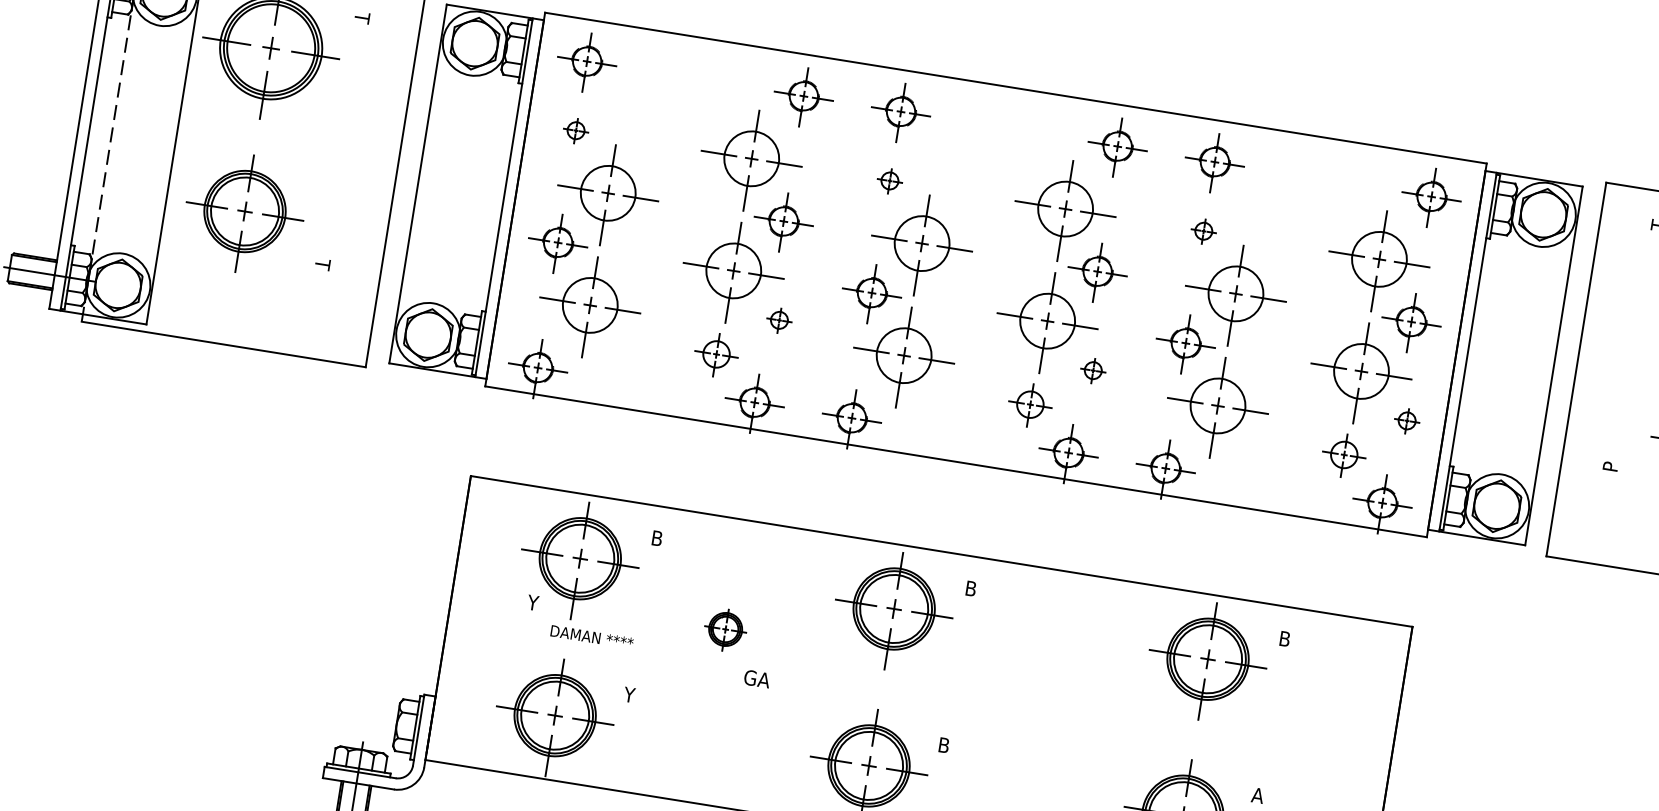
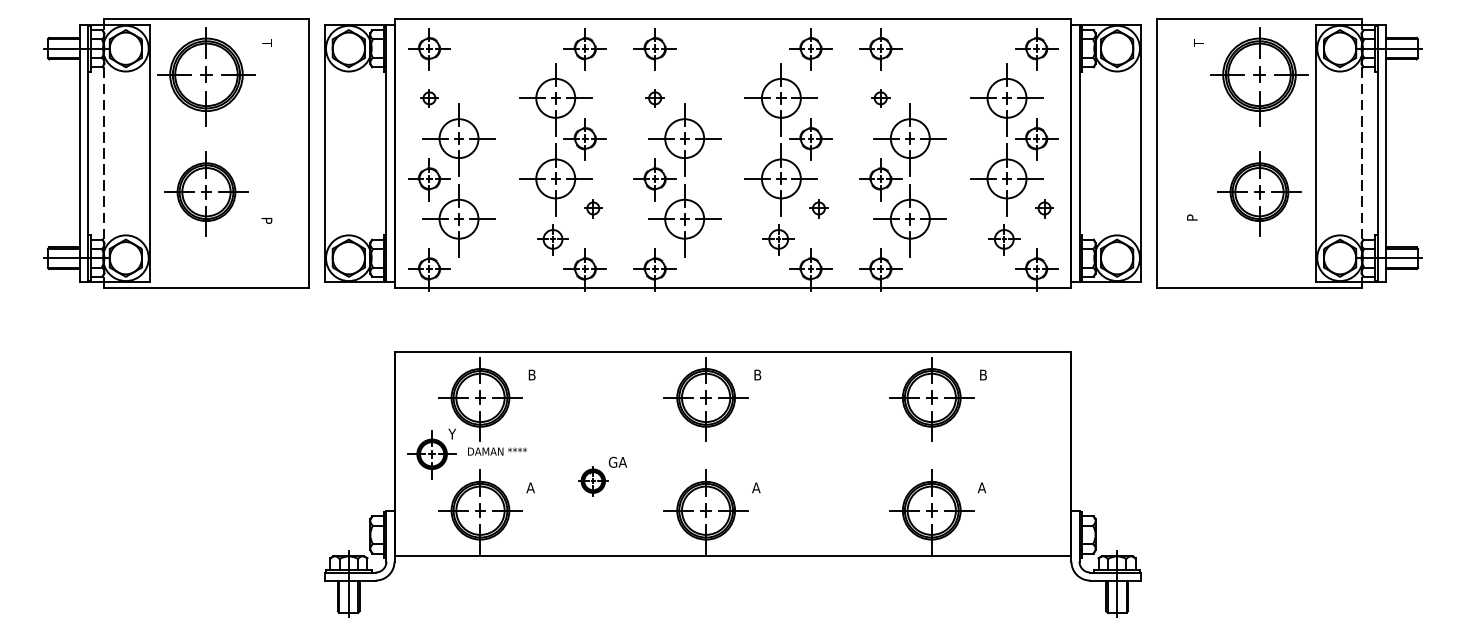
text: (322, 264) -> (266, 220), T -> P
part: (499, 626) -> (431, 454), added
part: (725, 629) -> (593, 481), moved
text: (629, 694) -> (530, 487), Y -> A
text: (944, 744) -> (756, 487), B -> A

